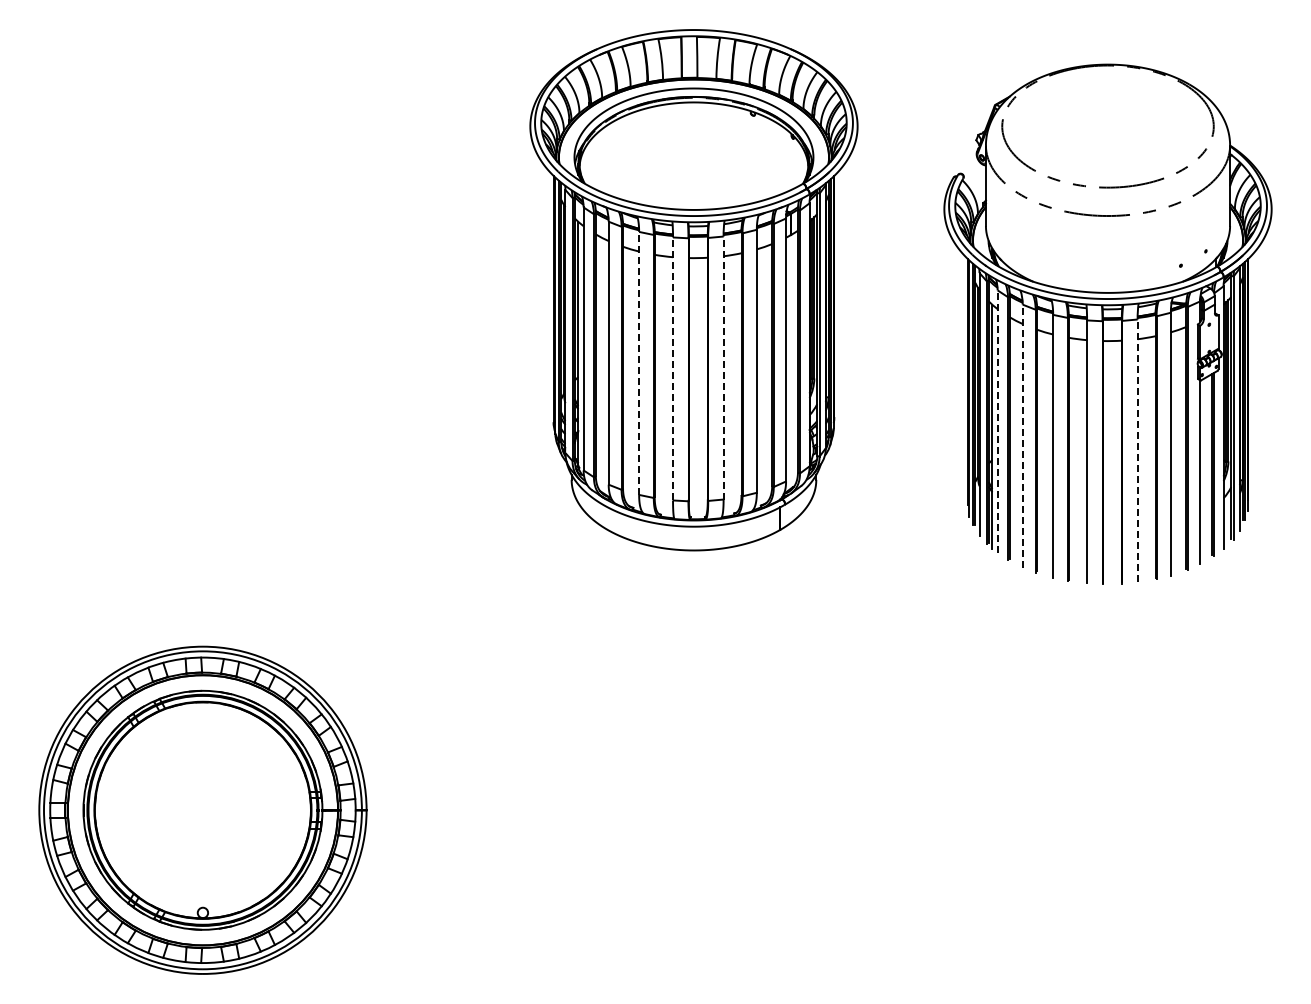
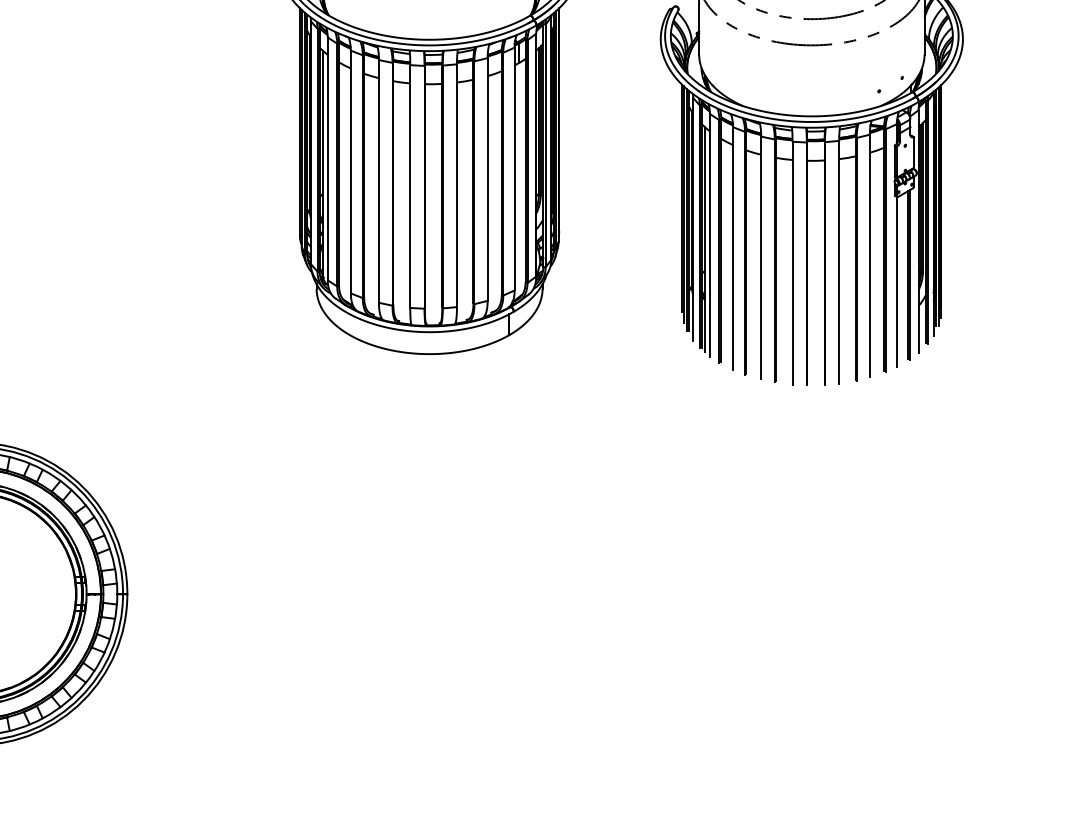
line: (639, 362) -> (379, 180), dashed -> solid
line: (723, 367) -> (456, 185), dashed -> solid
line: (673, 368) -> (410, 186), dashed -> solid
line: (997, 421) -> (709, 235), dashed -> solid
line: (1022, 435) -> (732, 248), dashed -> solid
line: (1137, 450) -> (839, 261), dashed -> solid

